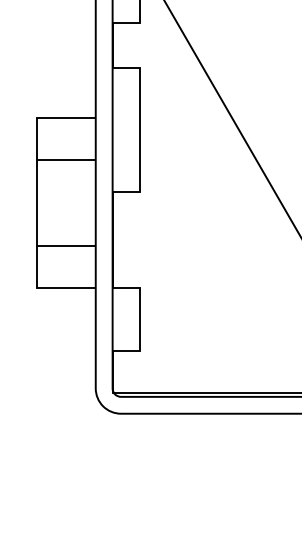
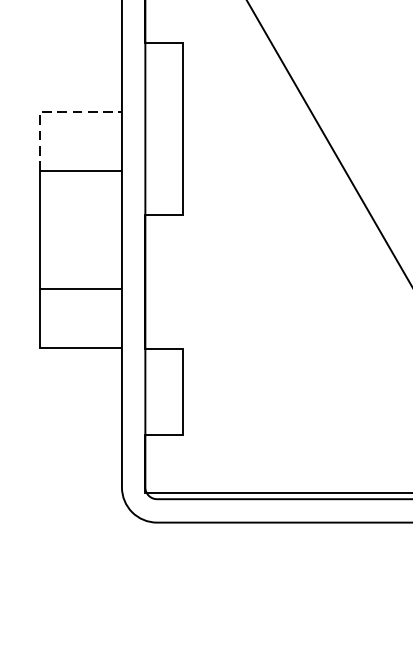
line: (44, 117) -> (50, 111), solid -> dashed

